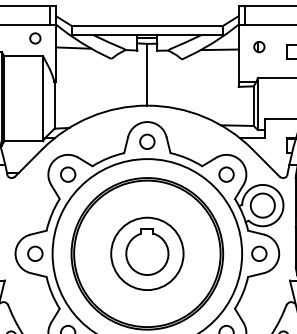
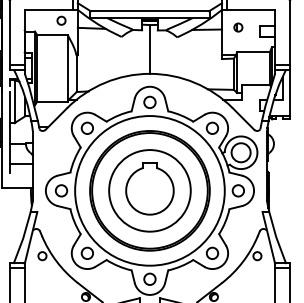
part: (146, 253) -> (149, 190), size x1.43

